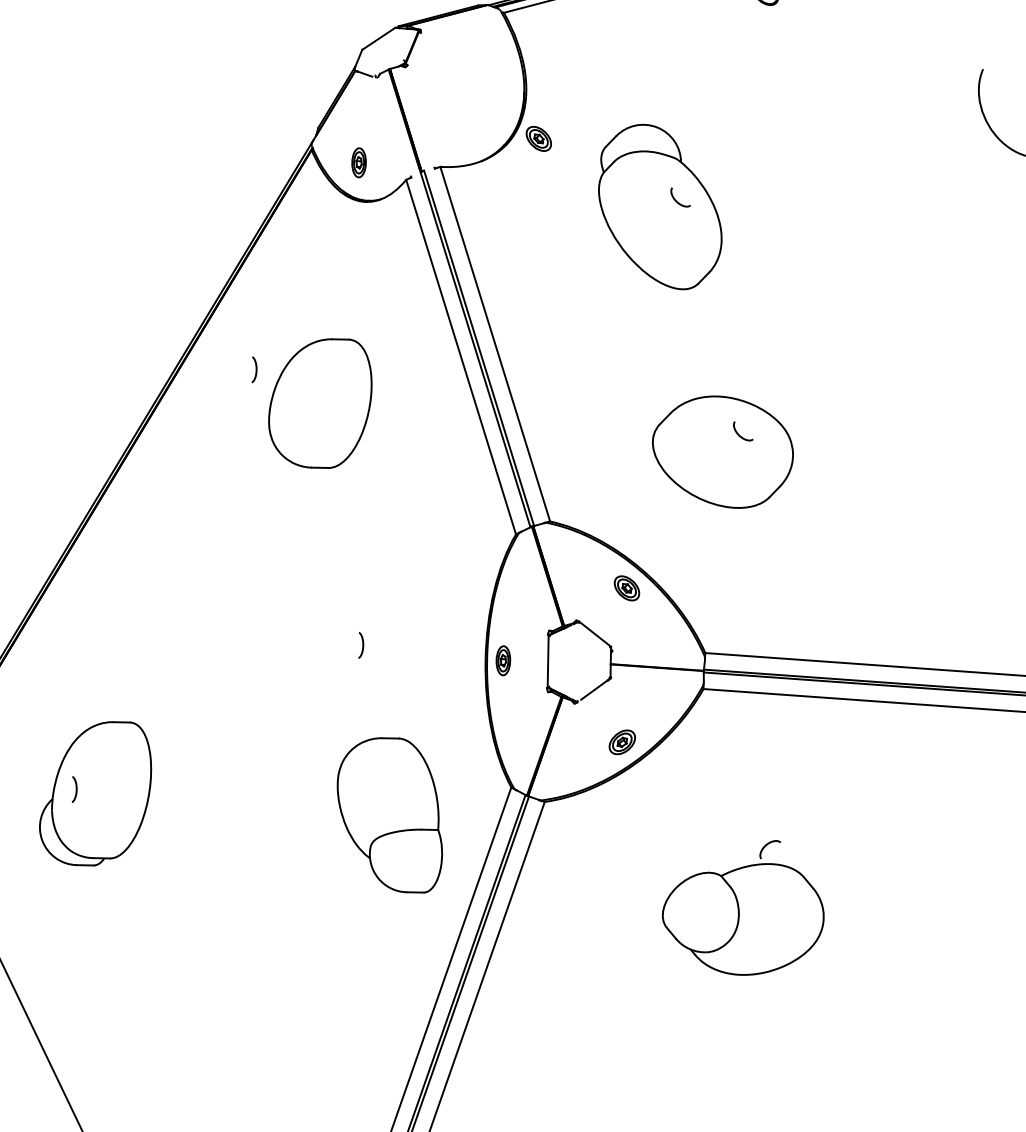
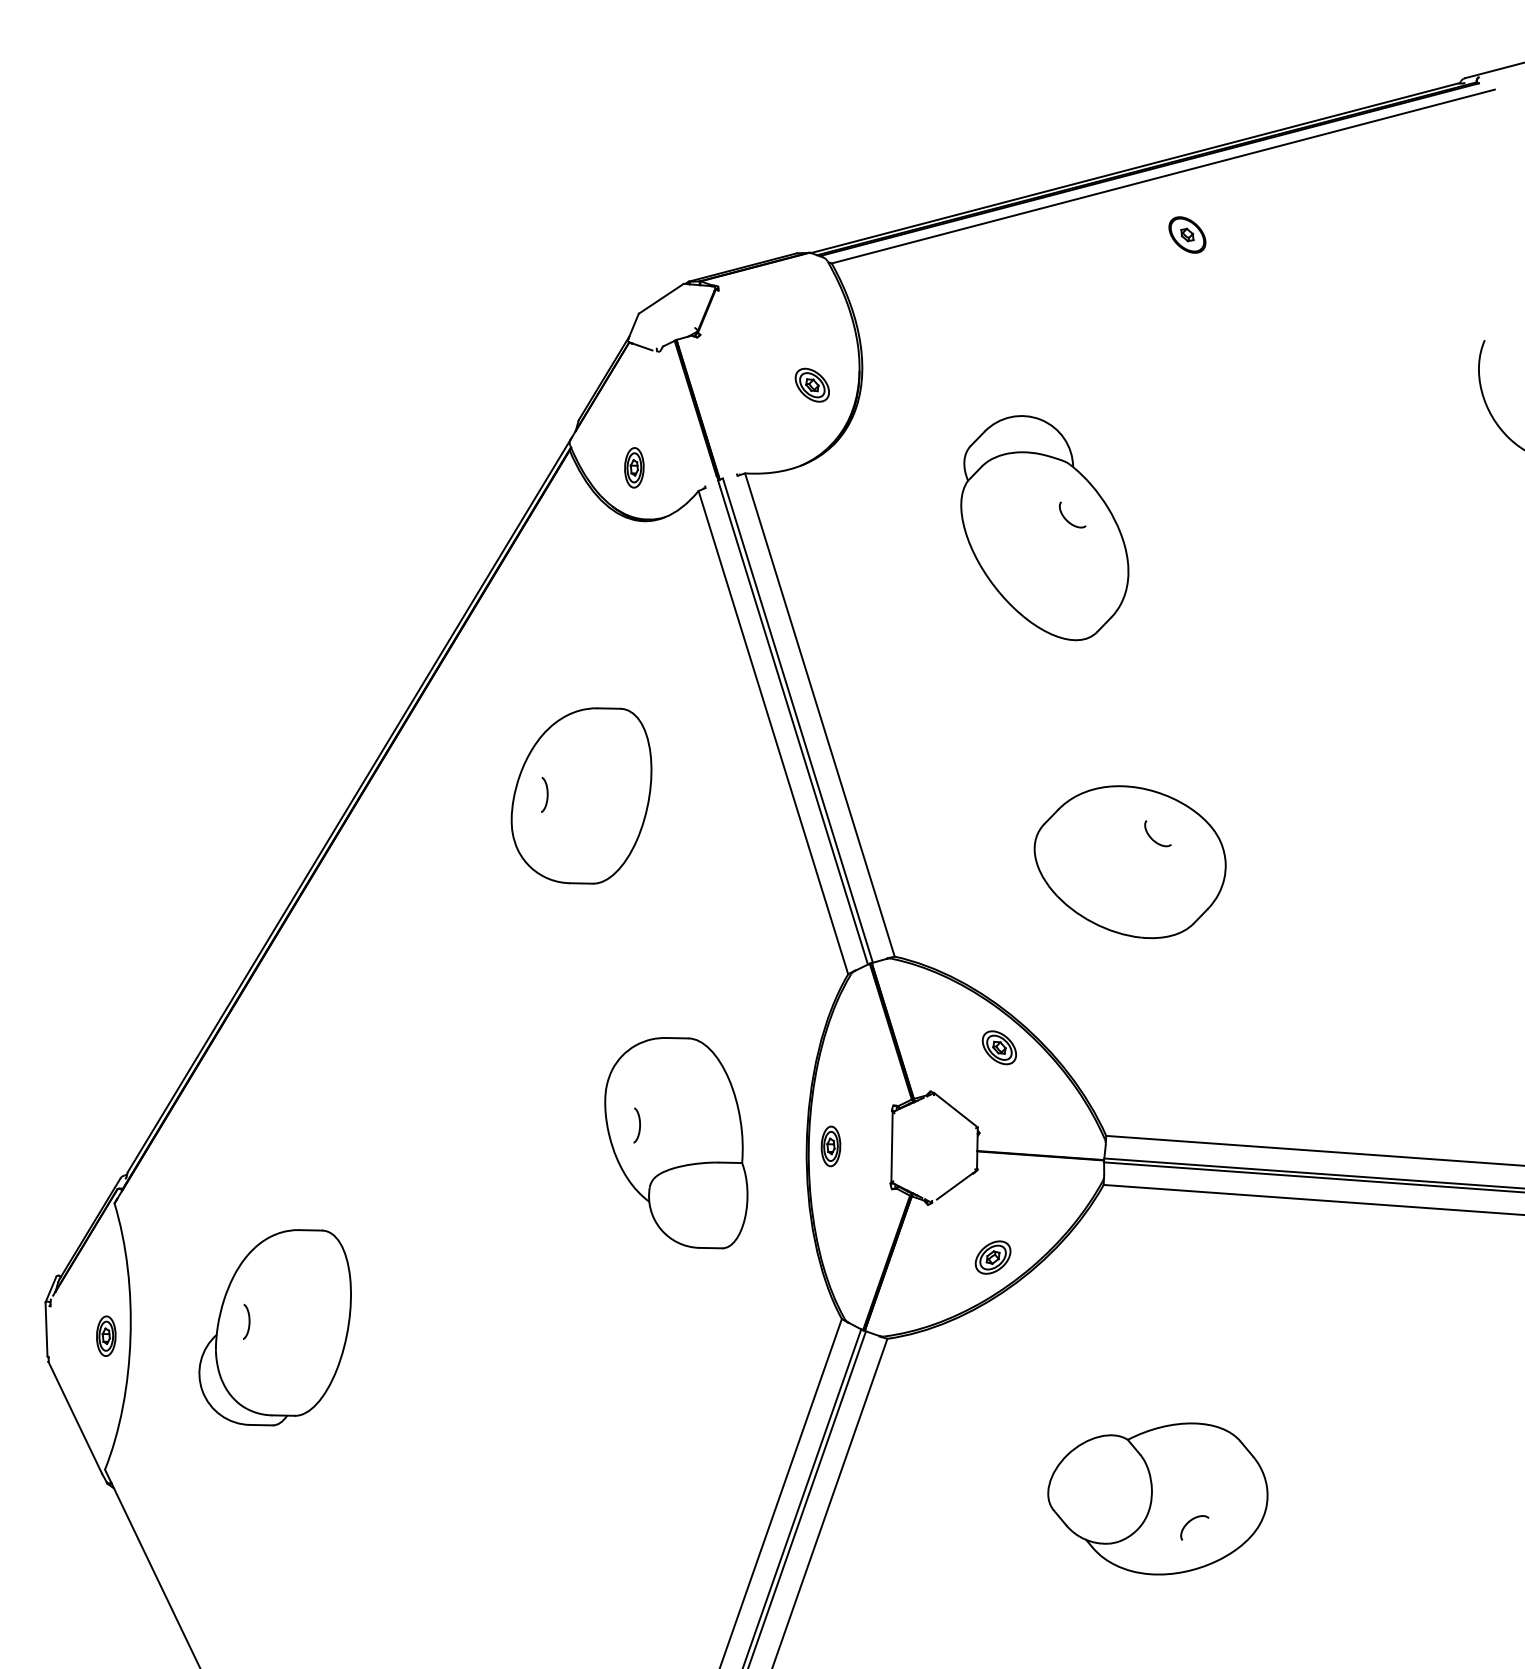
part: (538, 138) -> (811, 384), moved
curve: (255, 369) -> (546, 794), moved
part: (390, 815) -> (676, 1143), moved
part: (767, 845) -> (1191, 1521), moved

